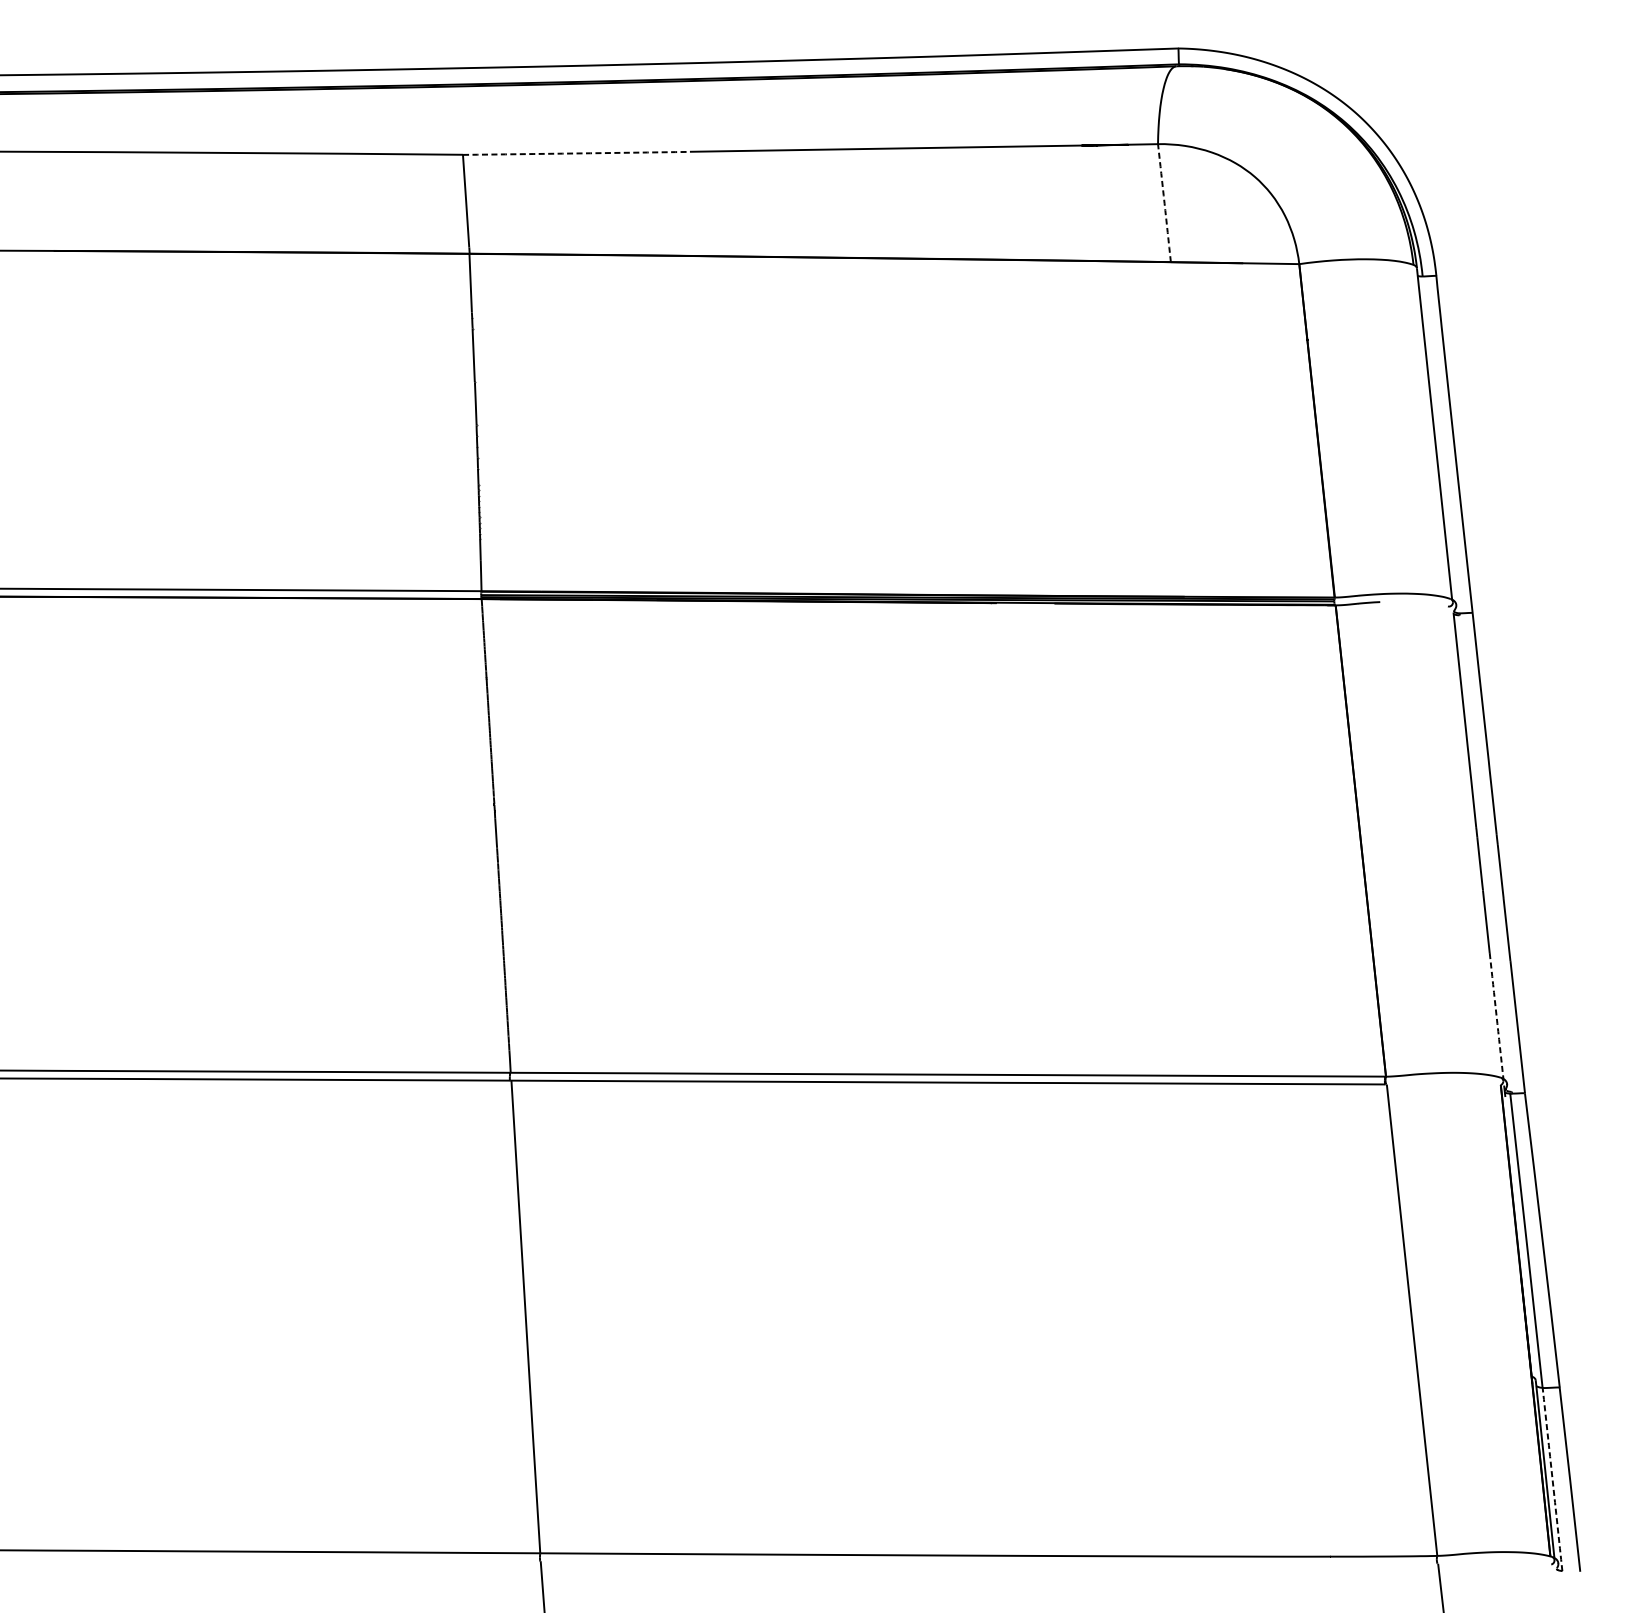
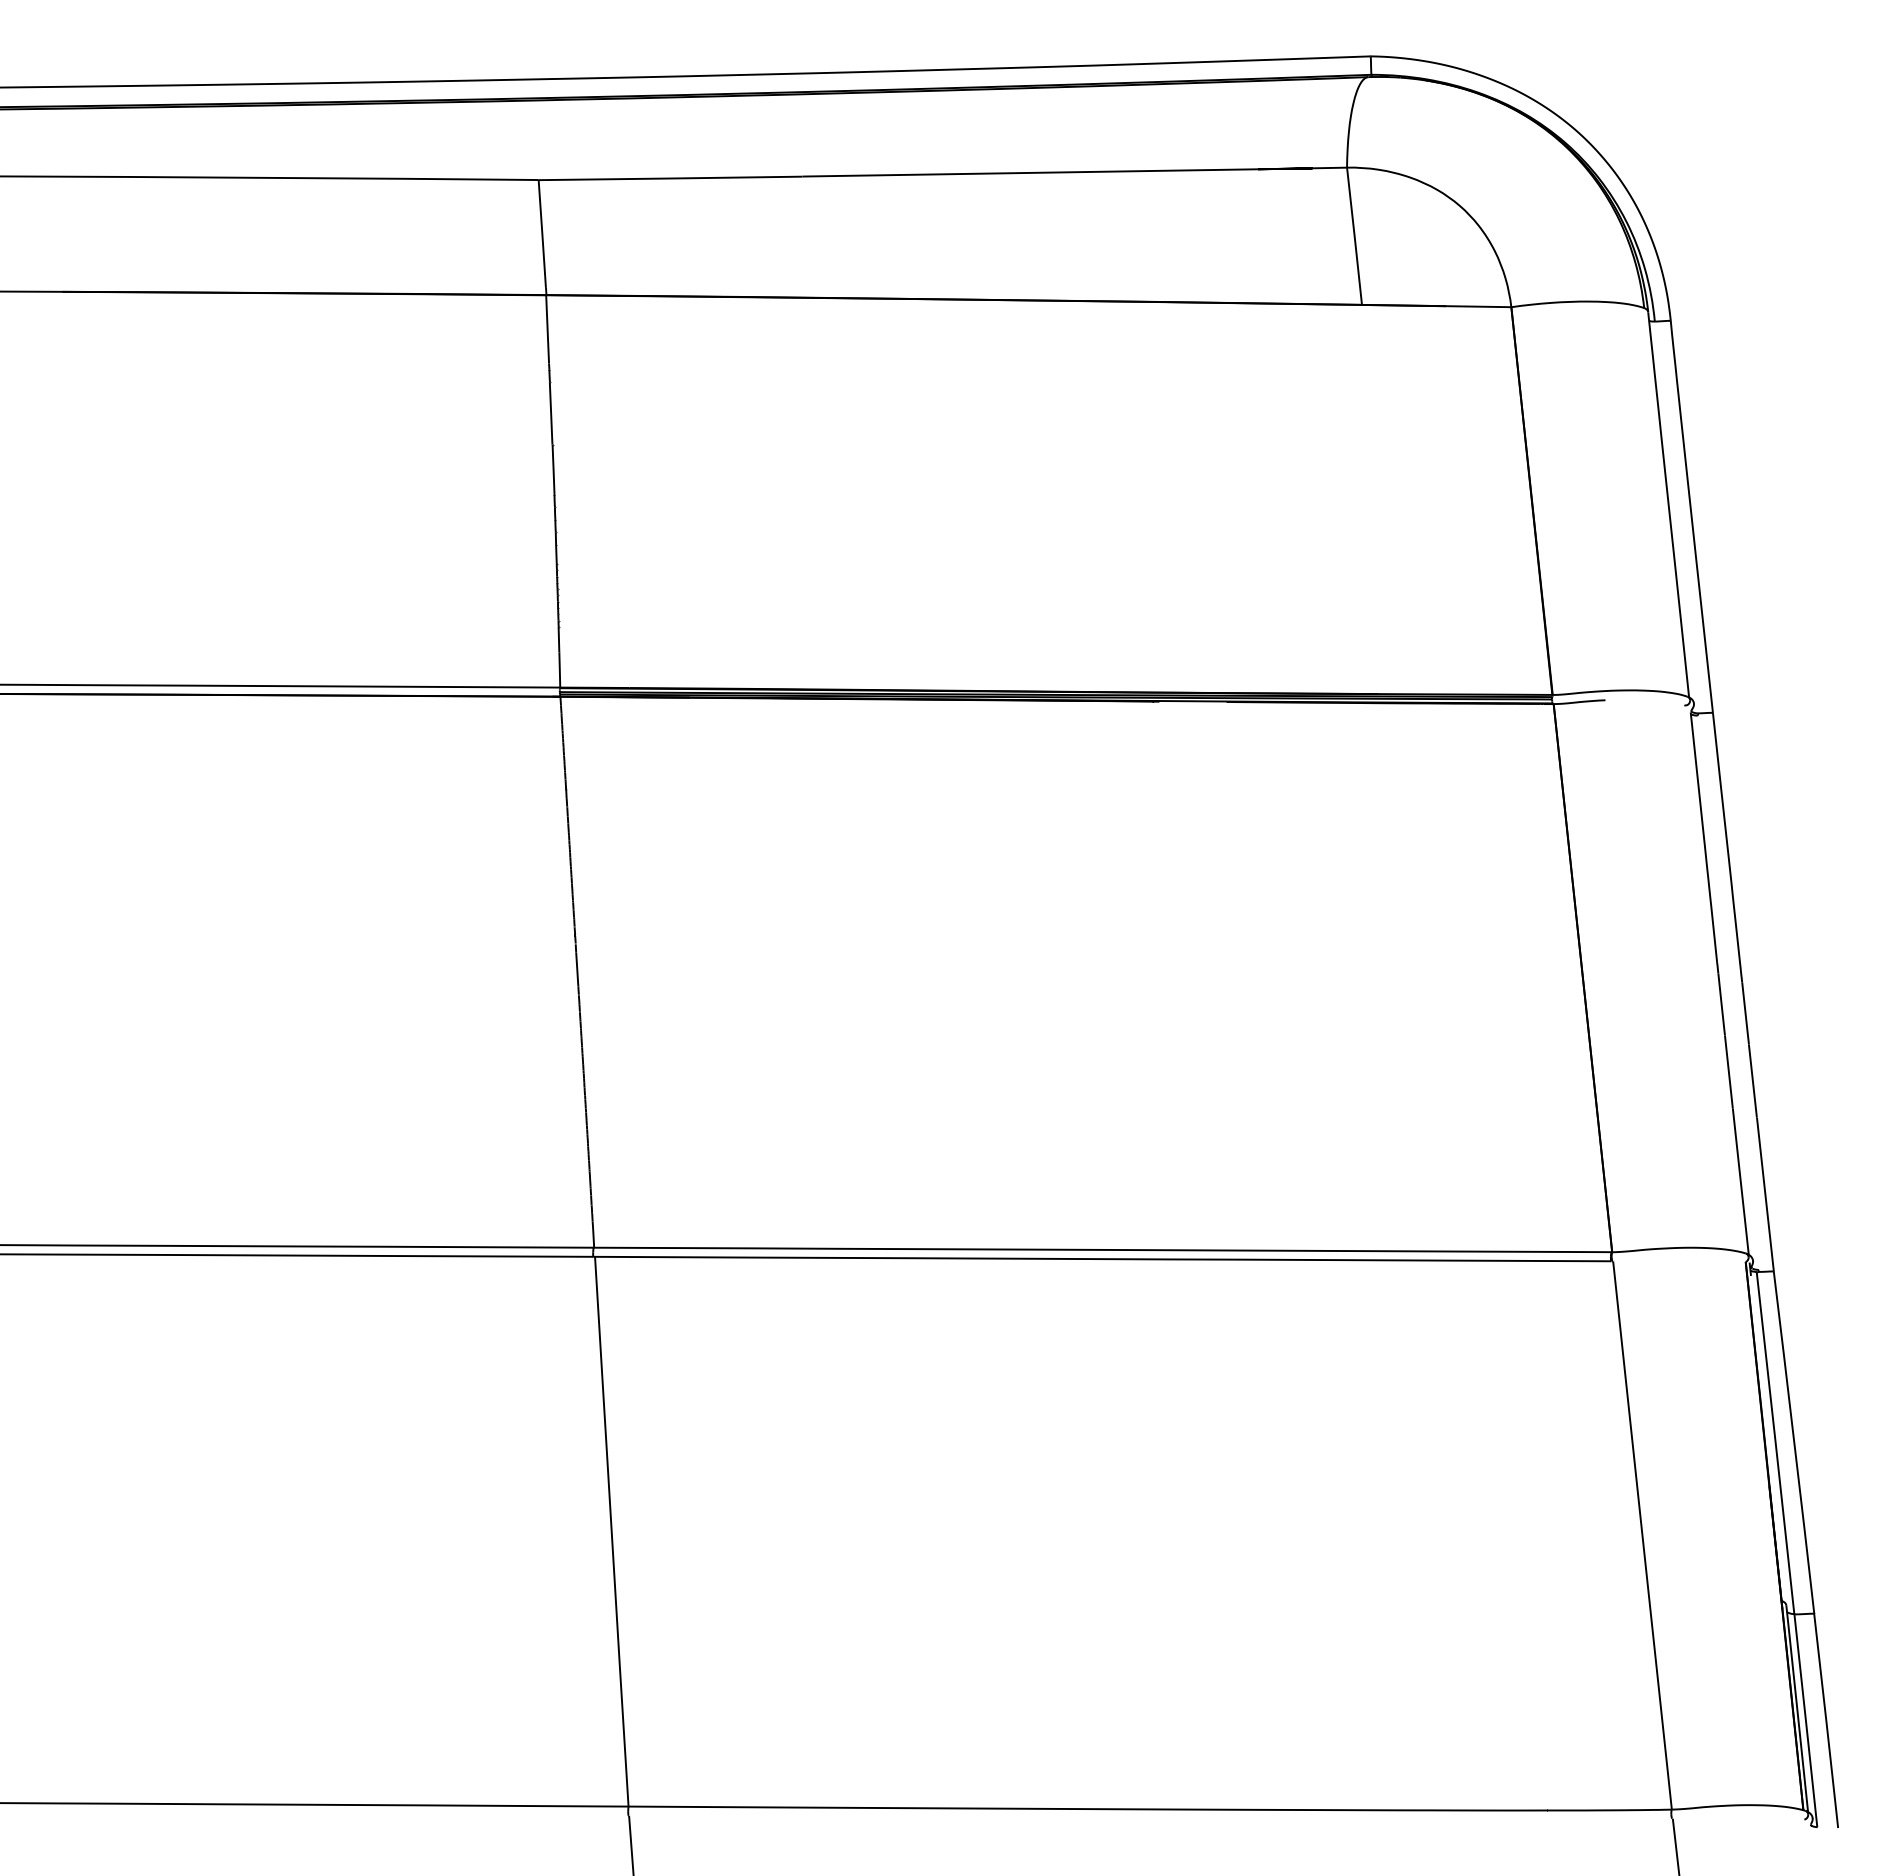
arc: (576, 153) -> (670, 178), dashed -> solid
arc: (1164, 203) -> (1354, 236), dashed -> solid
arc: (1496, 1015) -> (1740, 1181), dashed -> solid
arc: (1552, 1479) -> (1805, 1720), dashed -> solid

